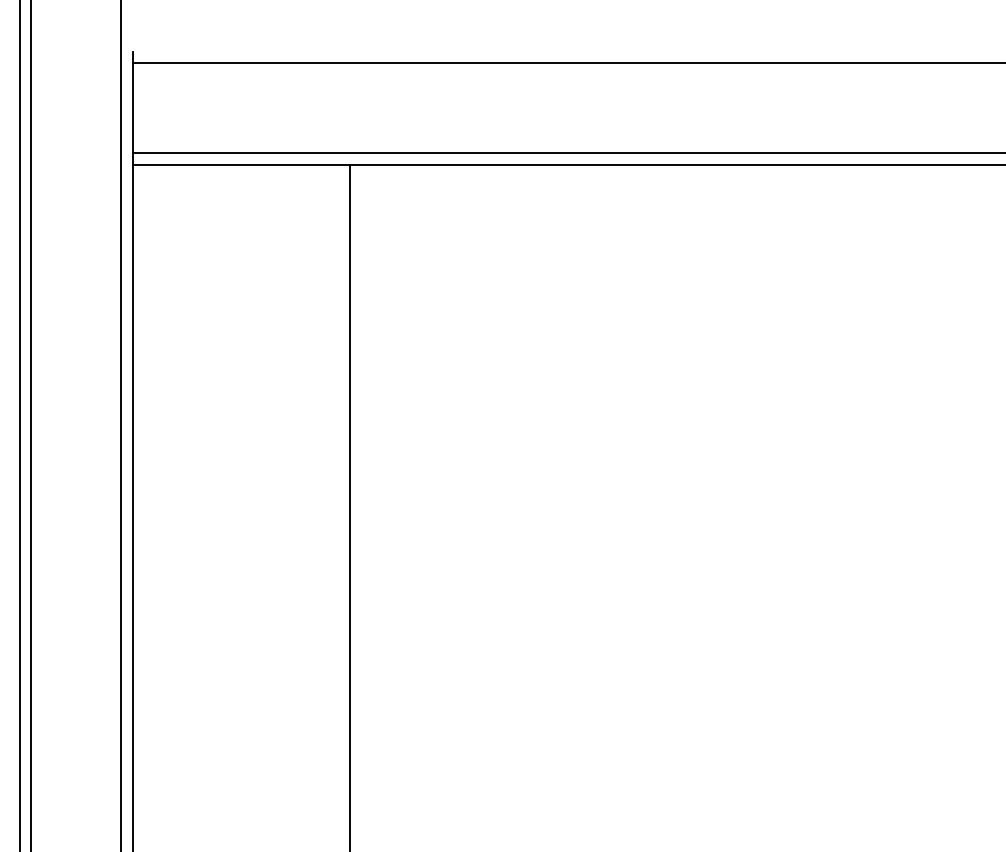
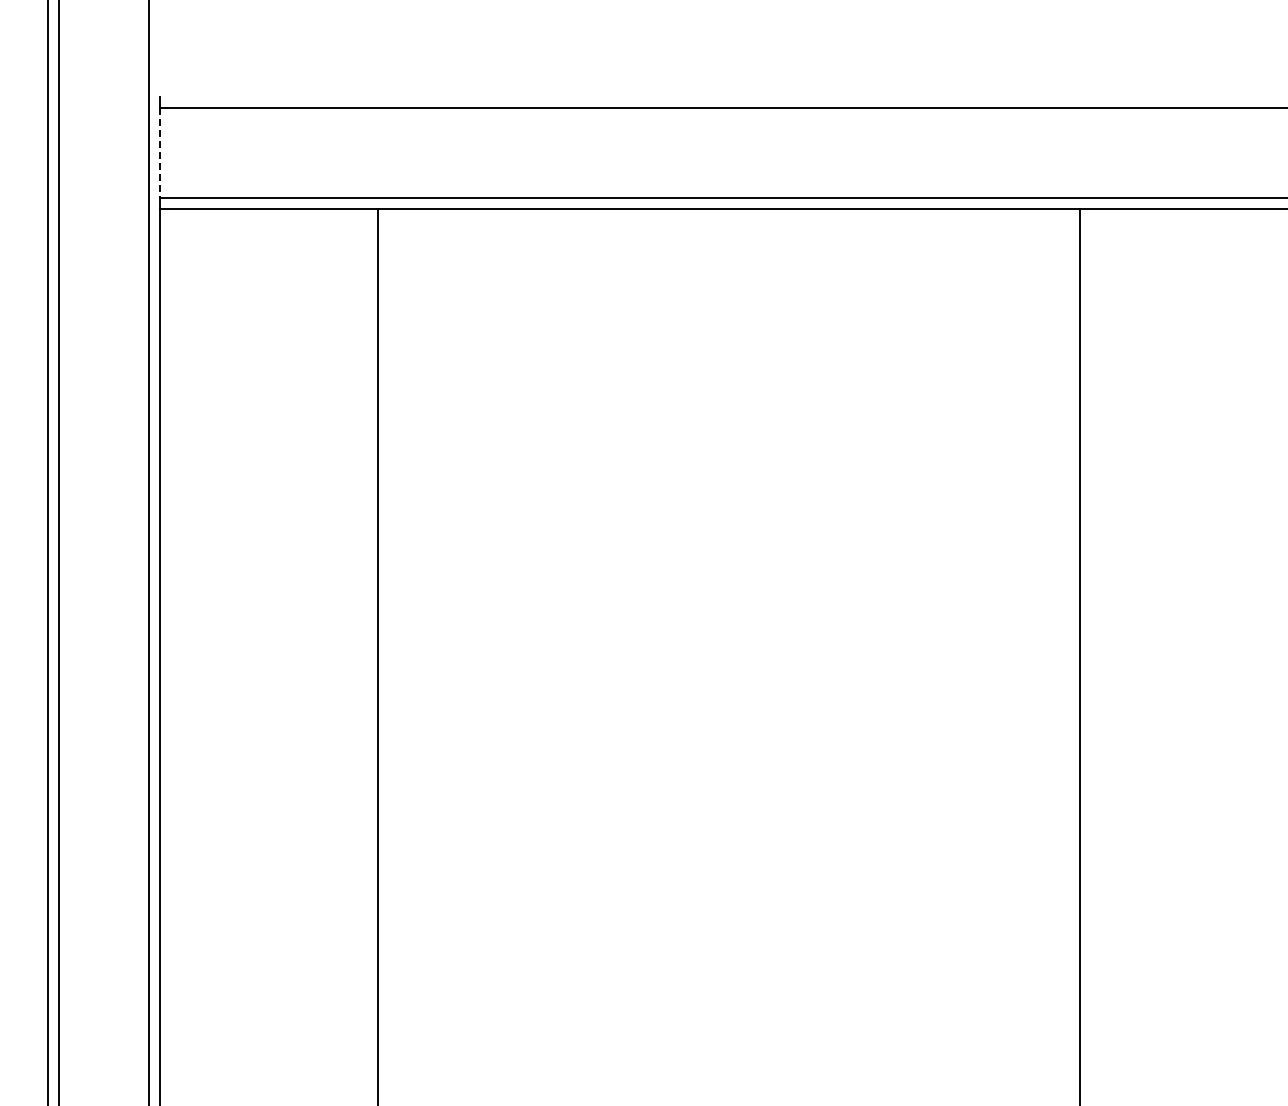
line: (132, 107) -> (160, 152), solid -> dashed

